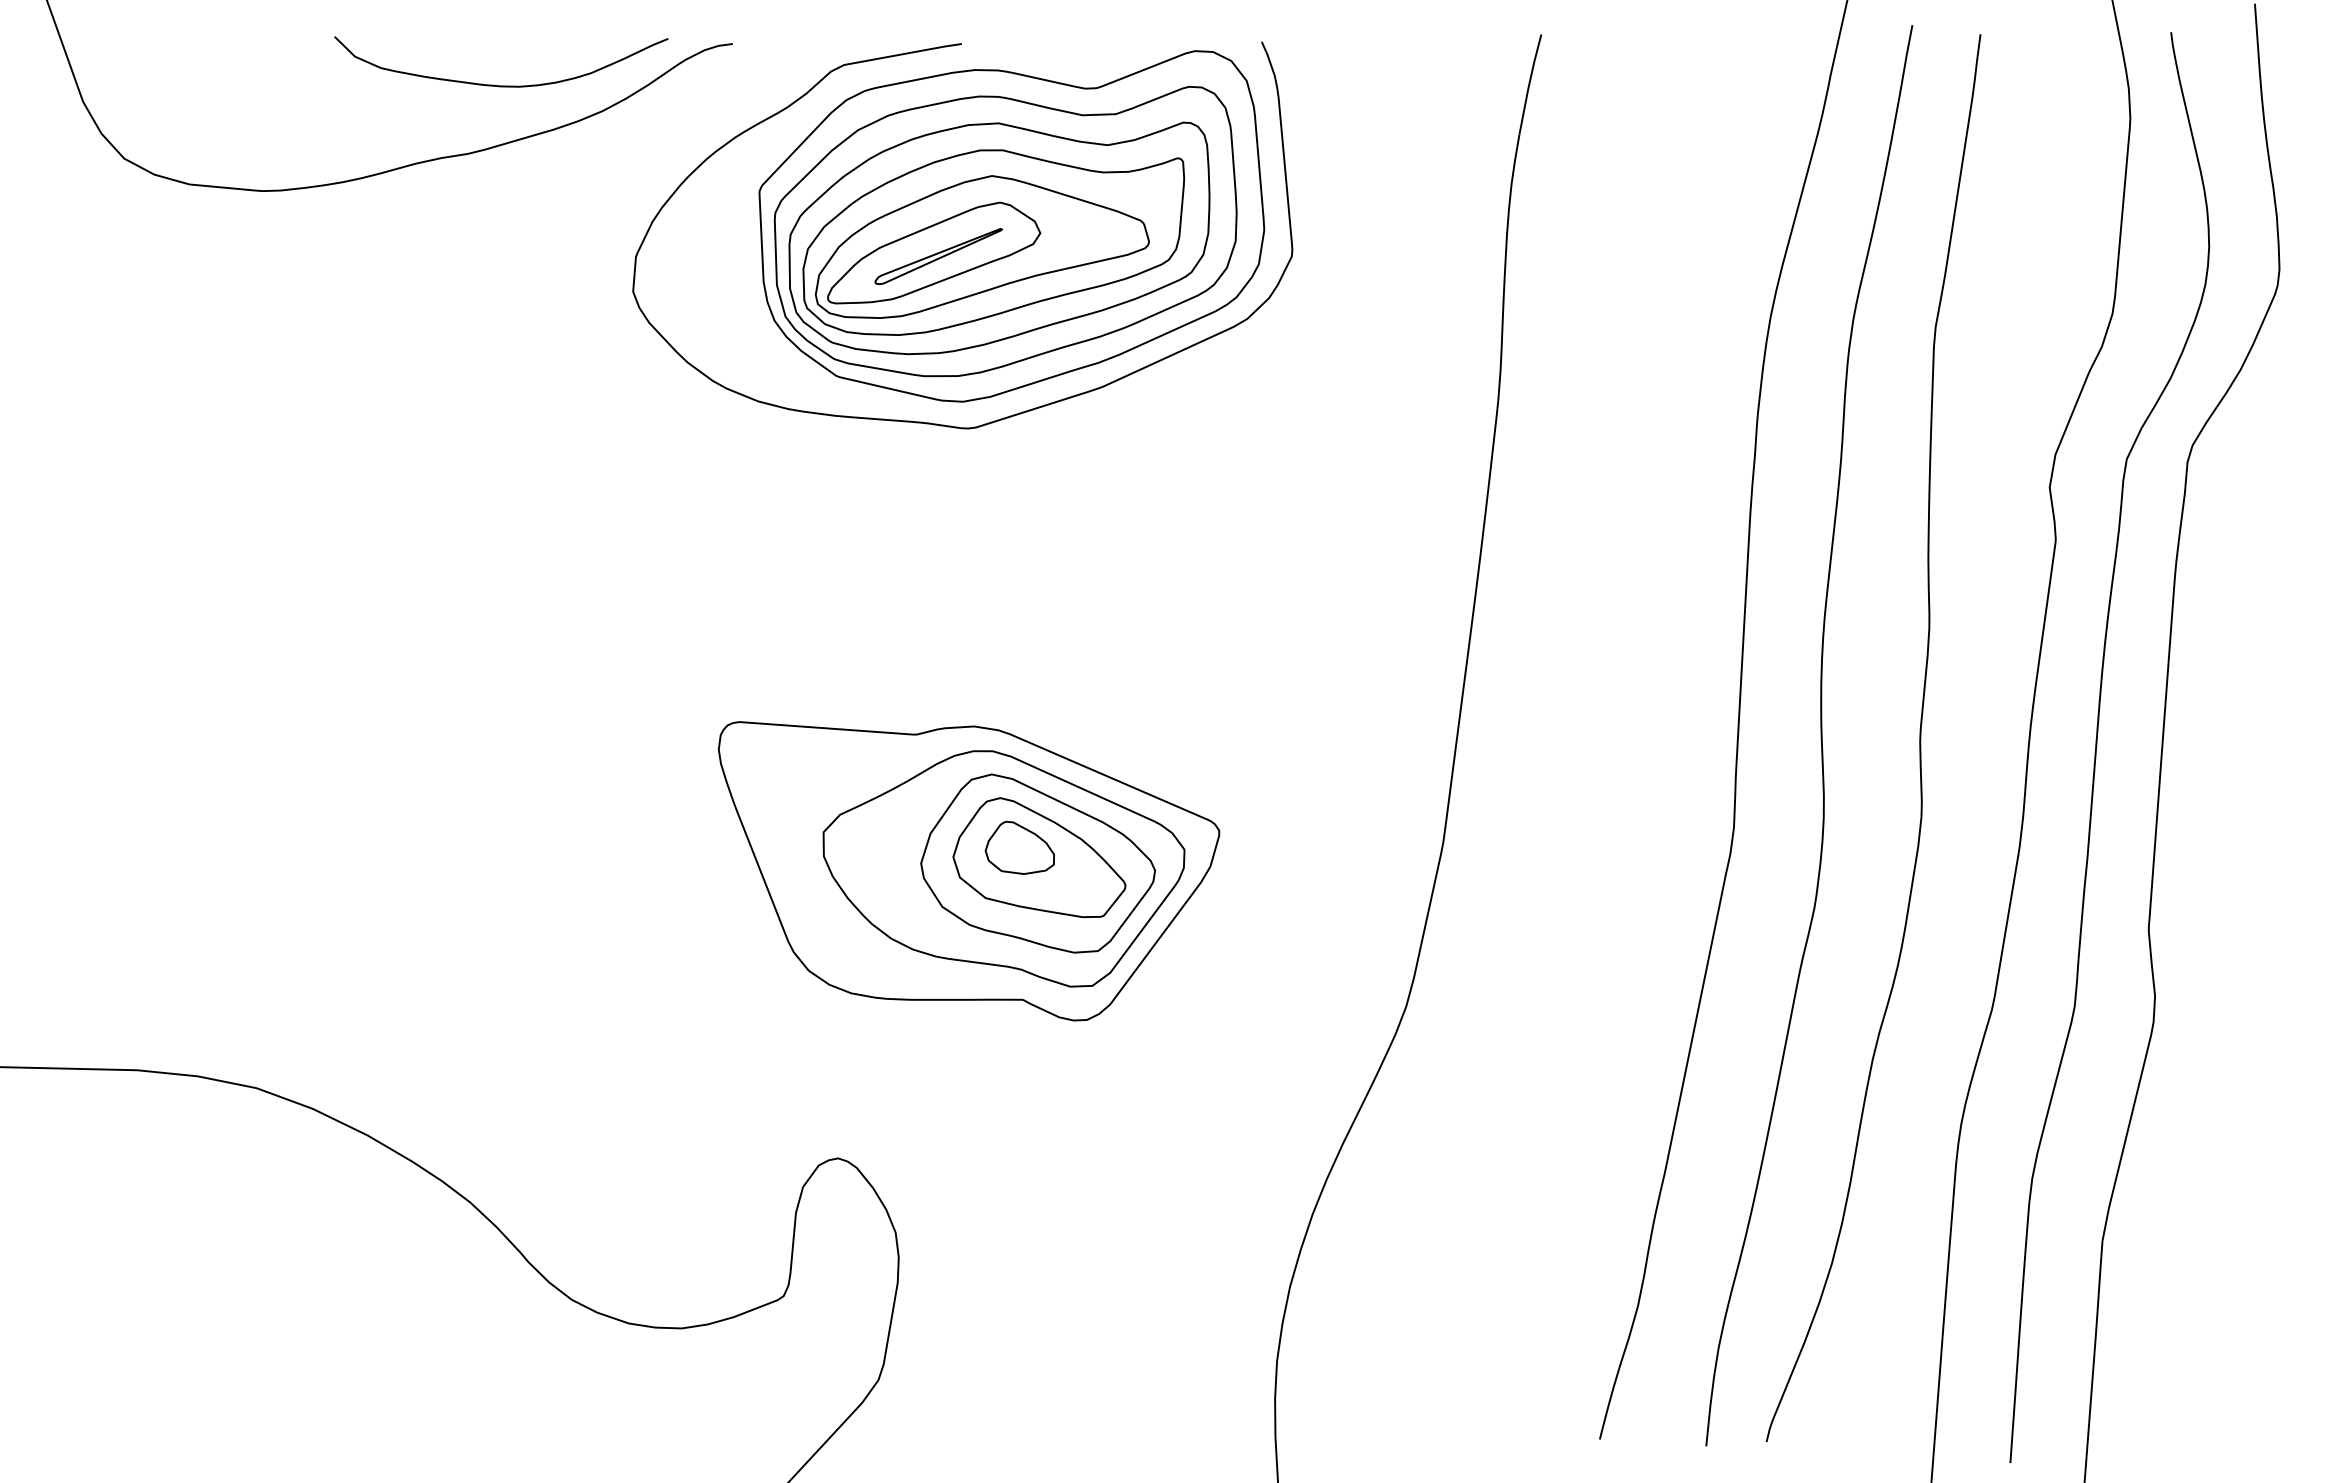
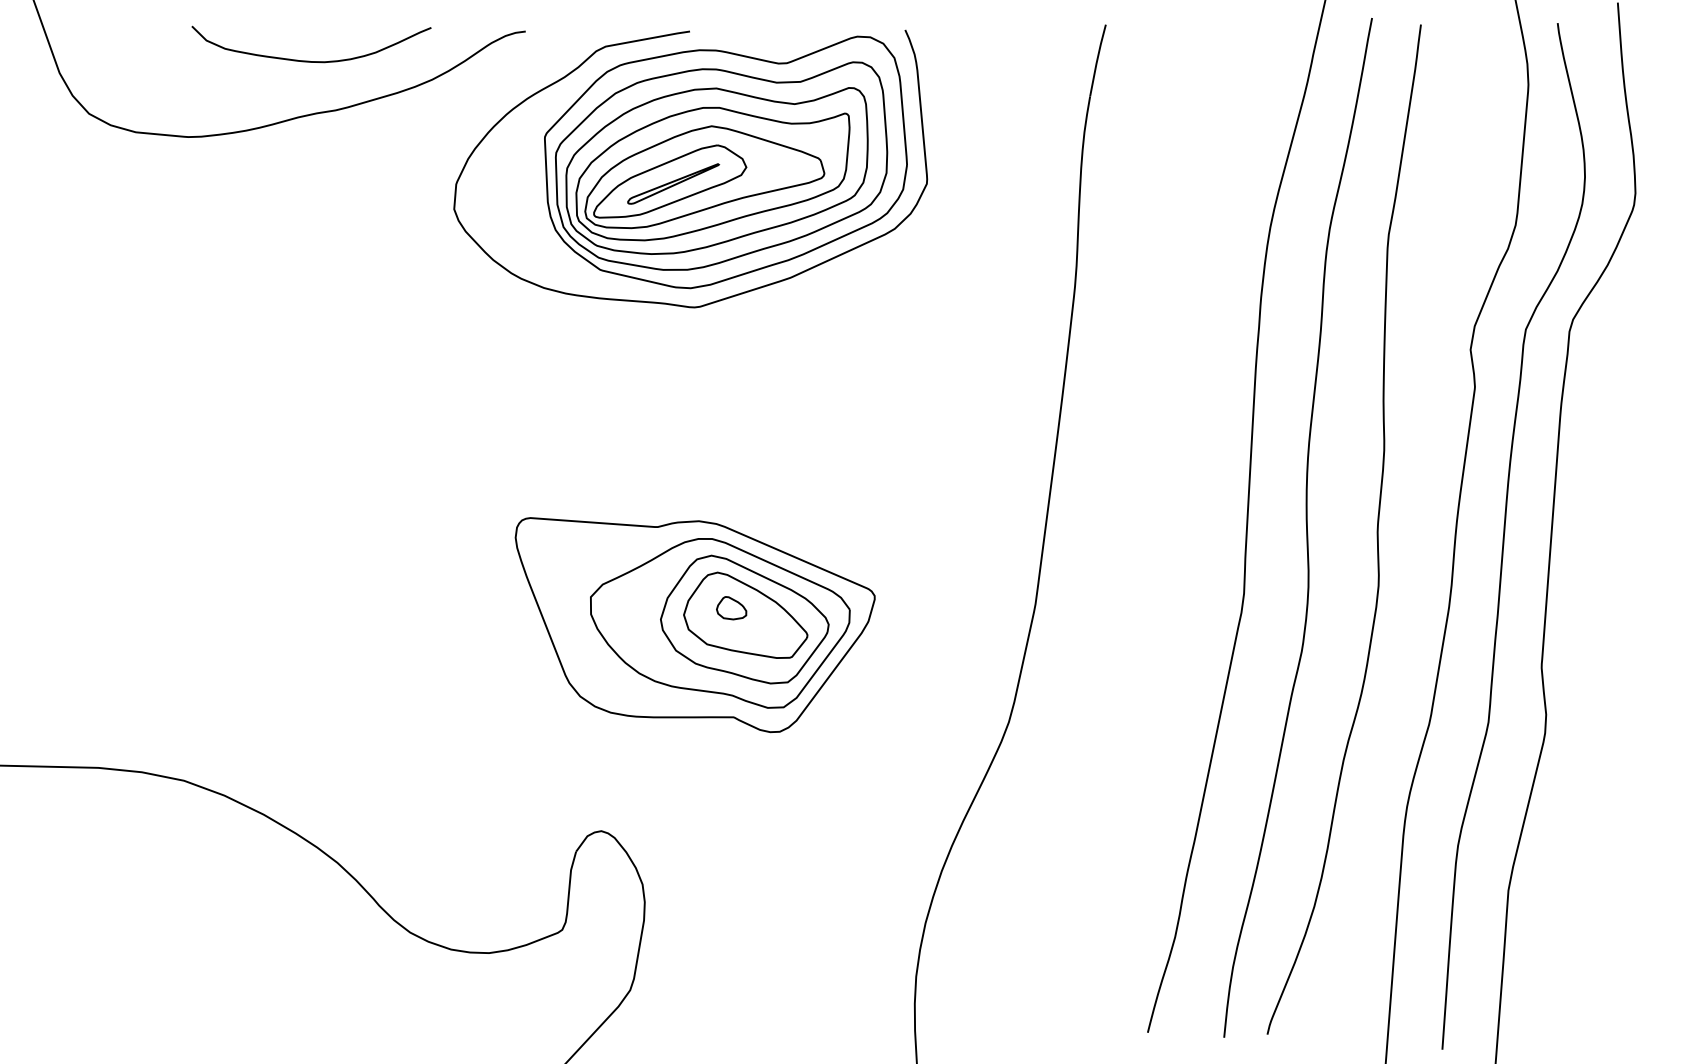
curve: (501, 85) -> (311, 61), moved
part: (1019, 847) -> (731, 608), size x0.6

